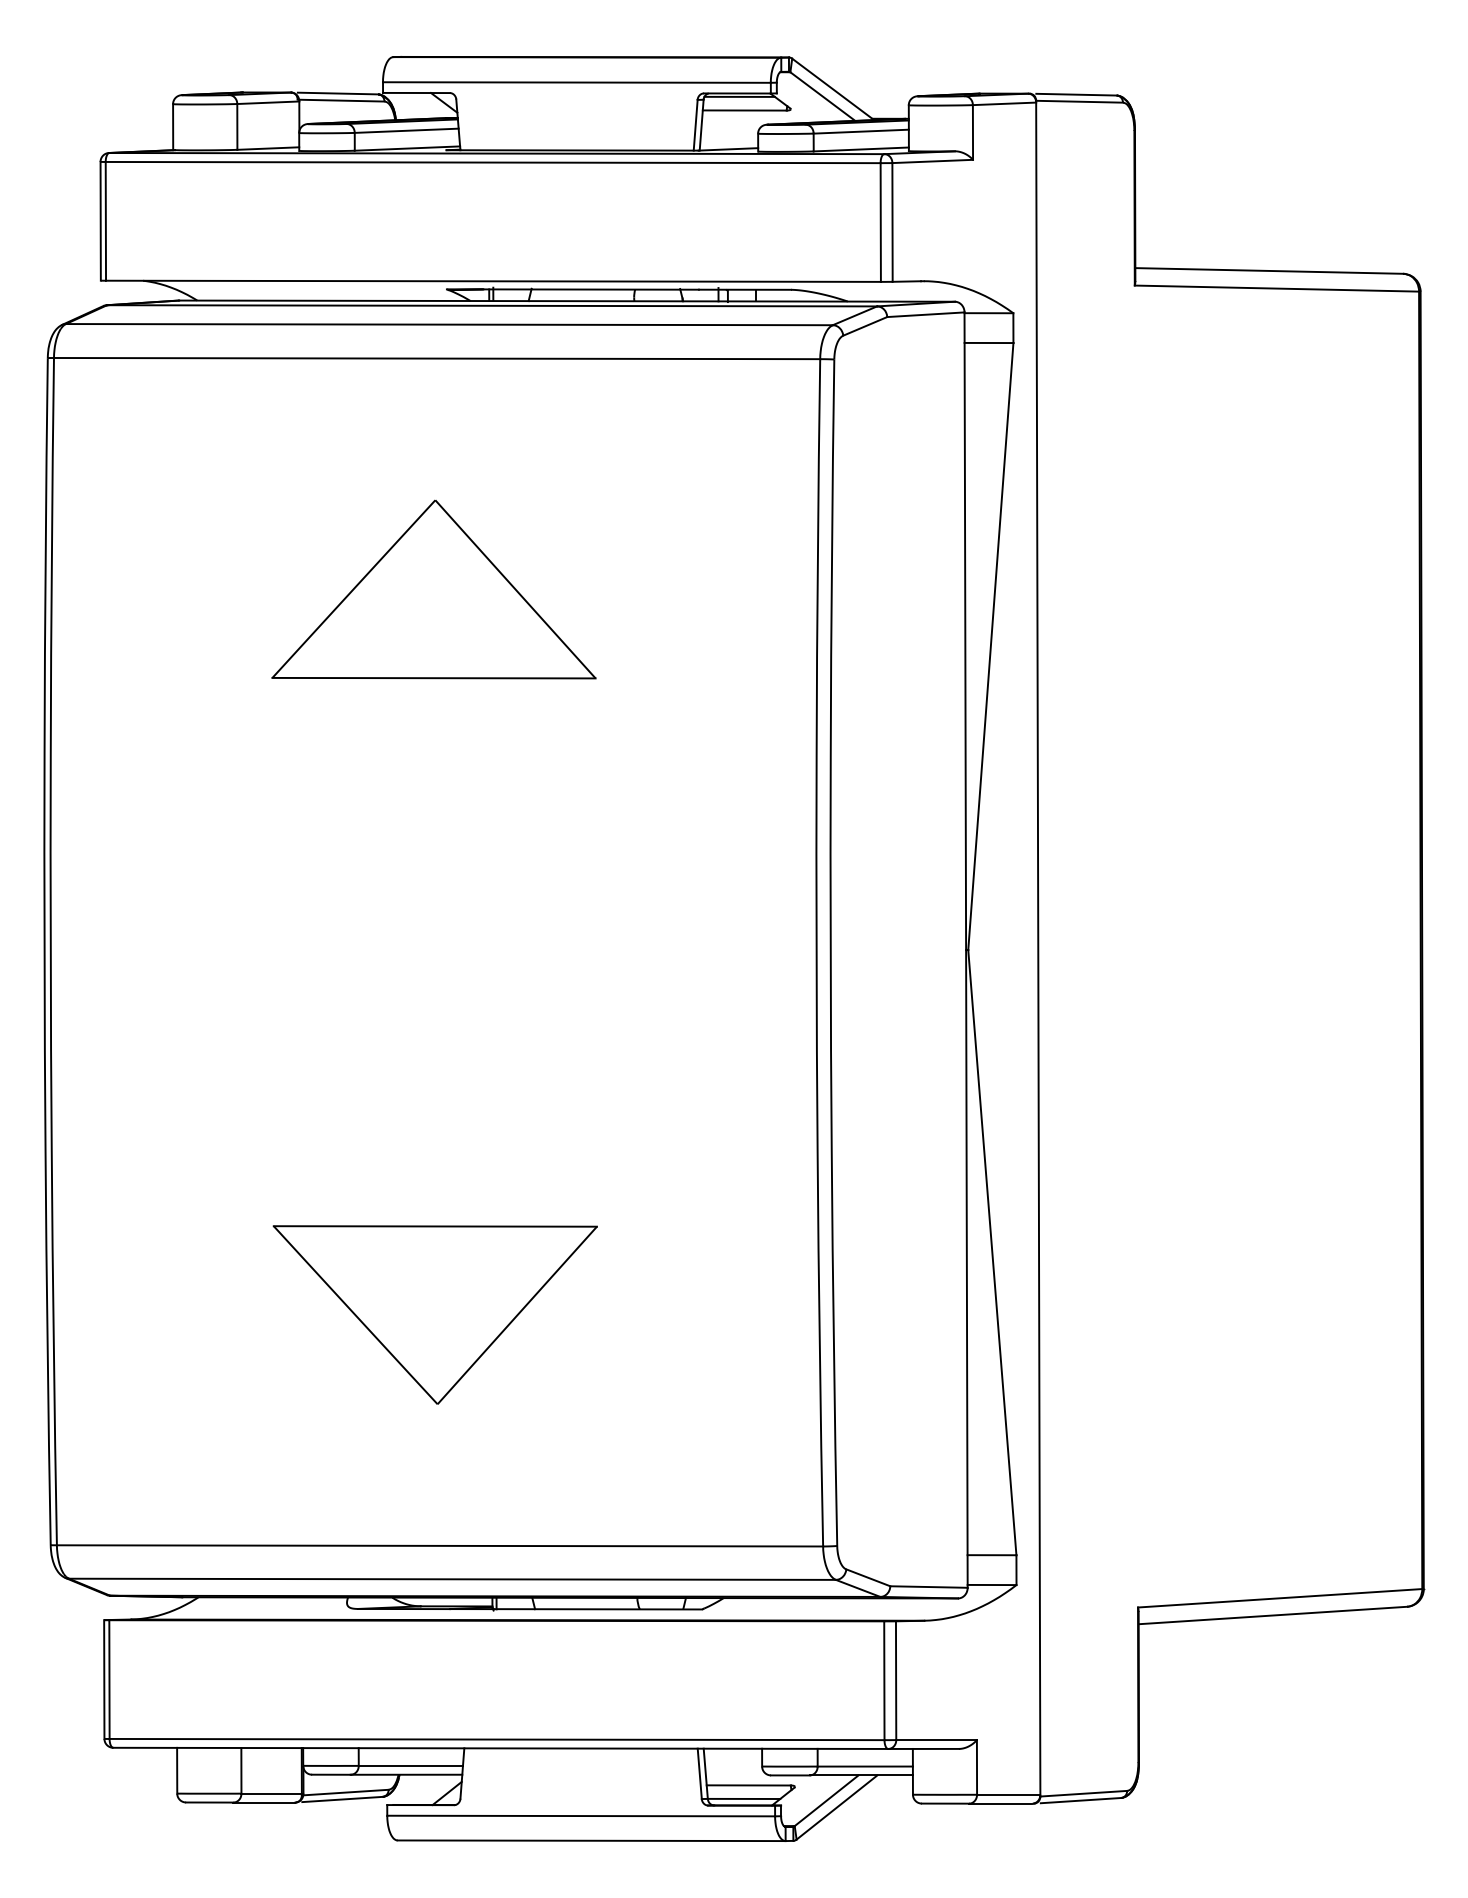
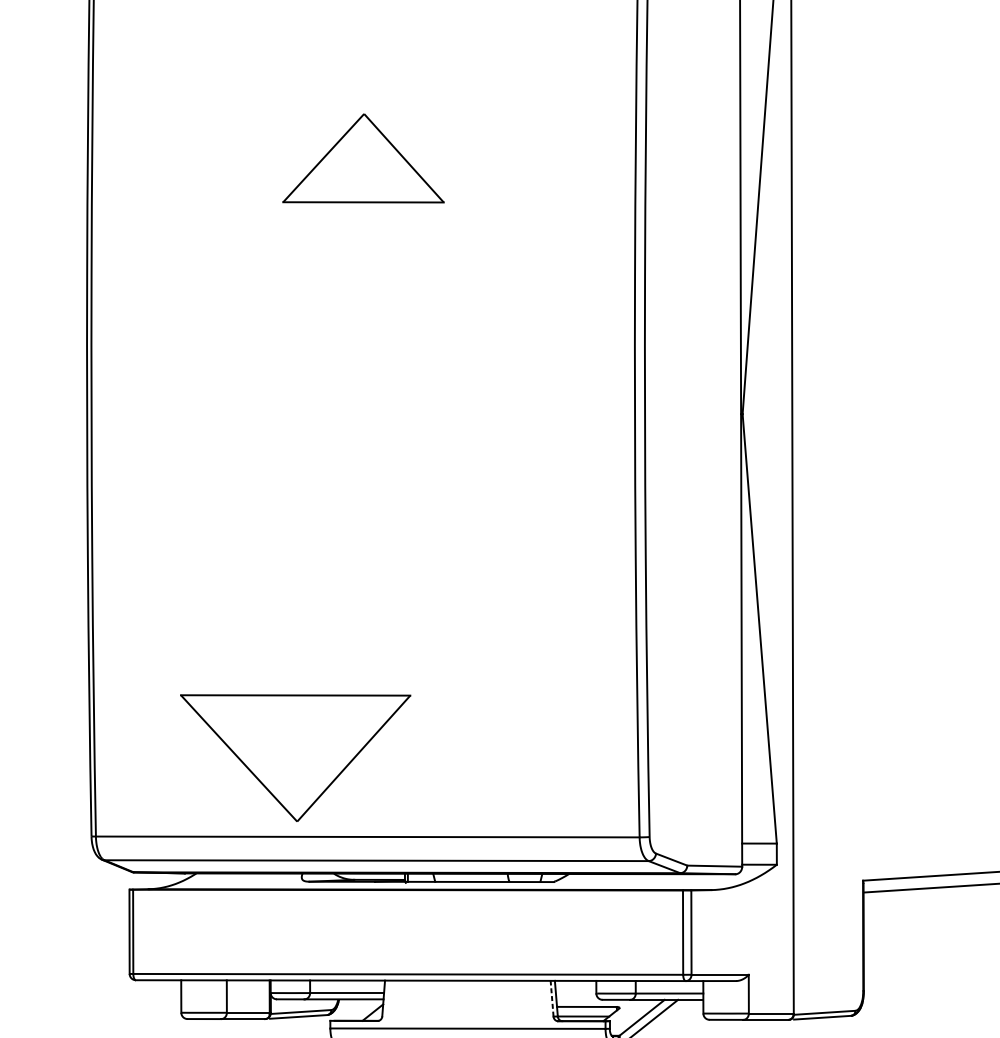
part: (433, 589) -> (363, 158), size x0.7
part: (434, 1314) -> (295, 757), moved
line: (699, 1773) -> (551, 998), solid -> dashed

